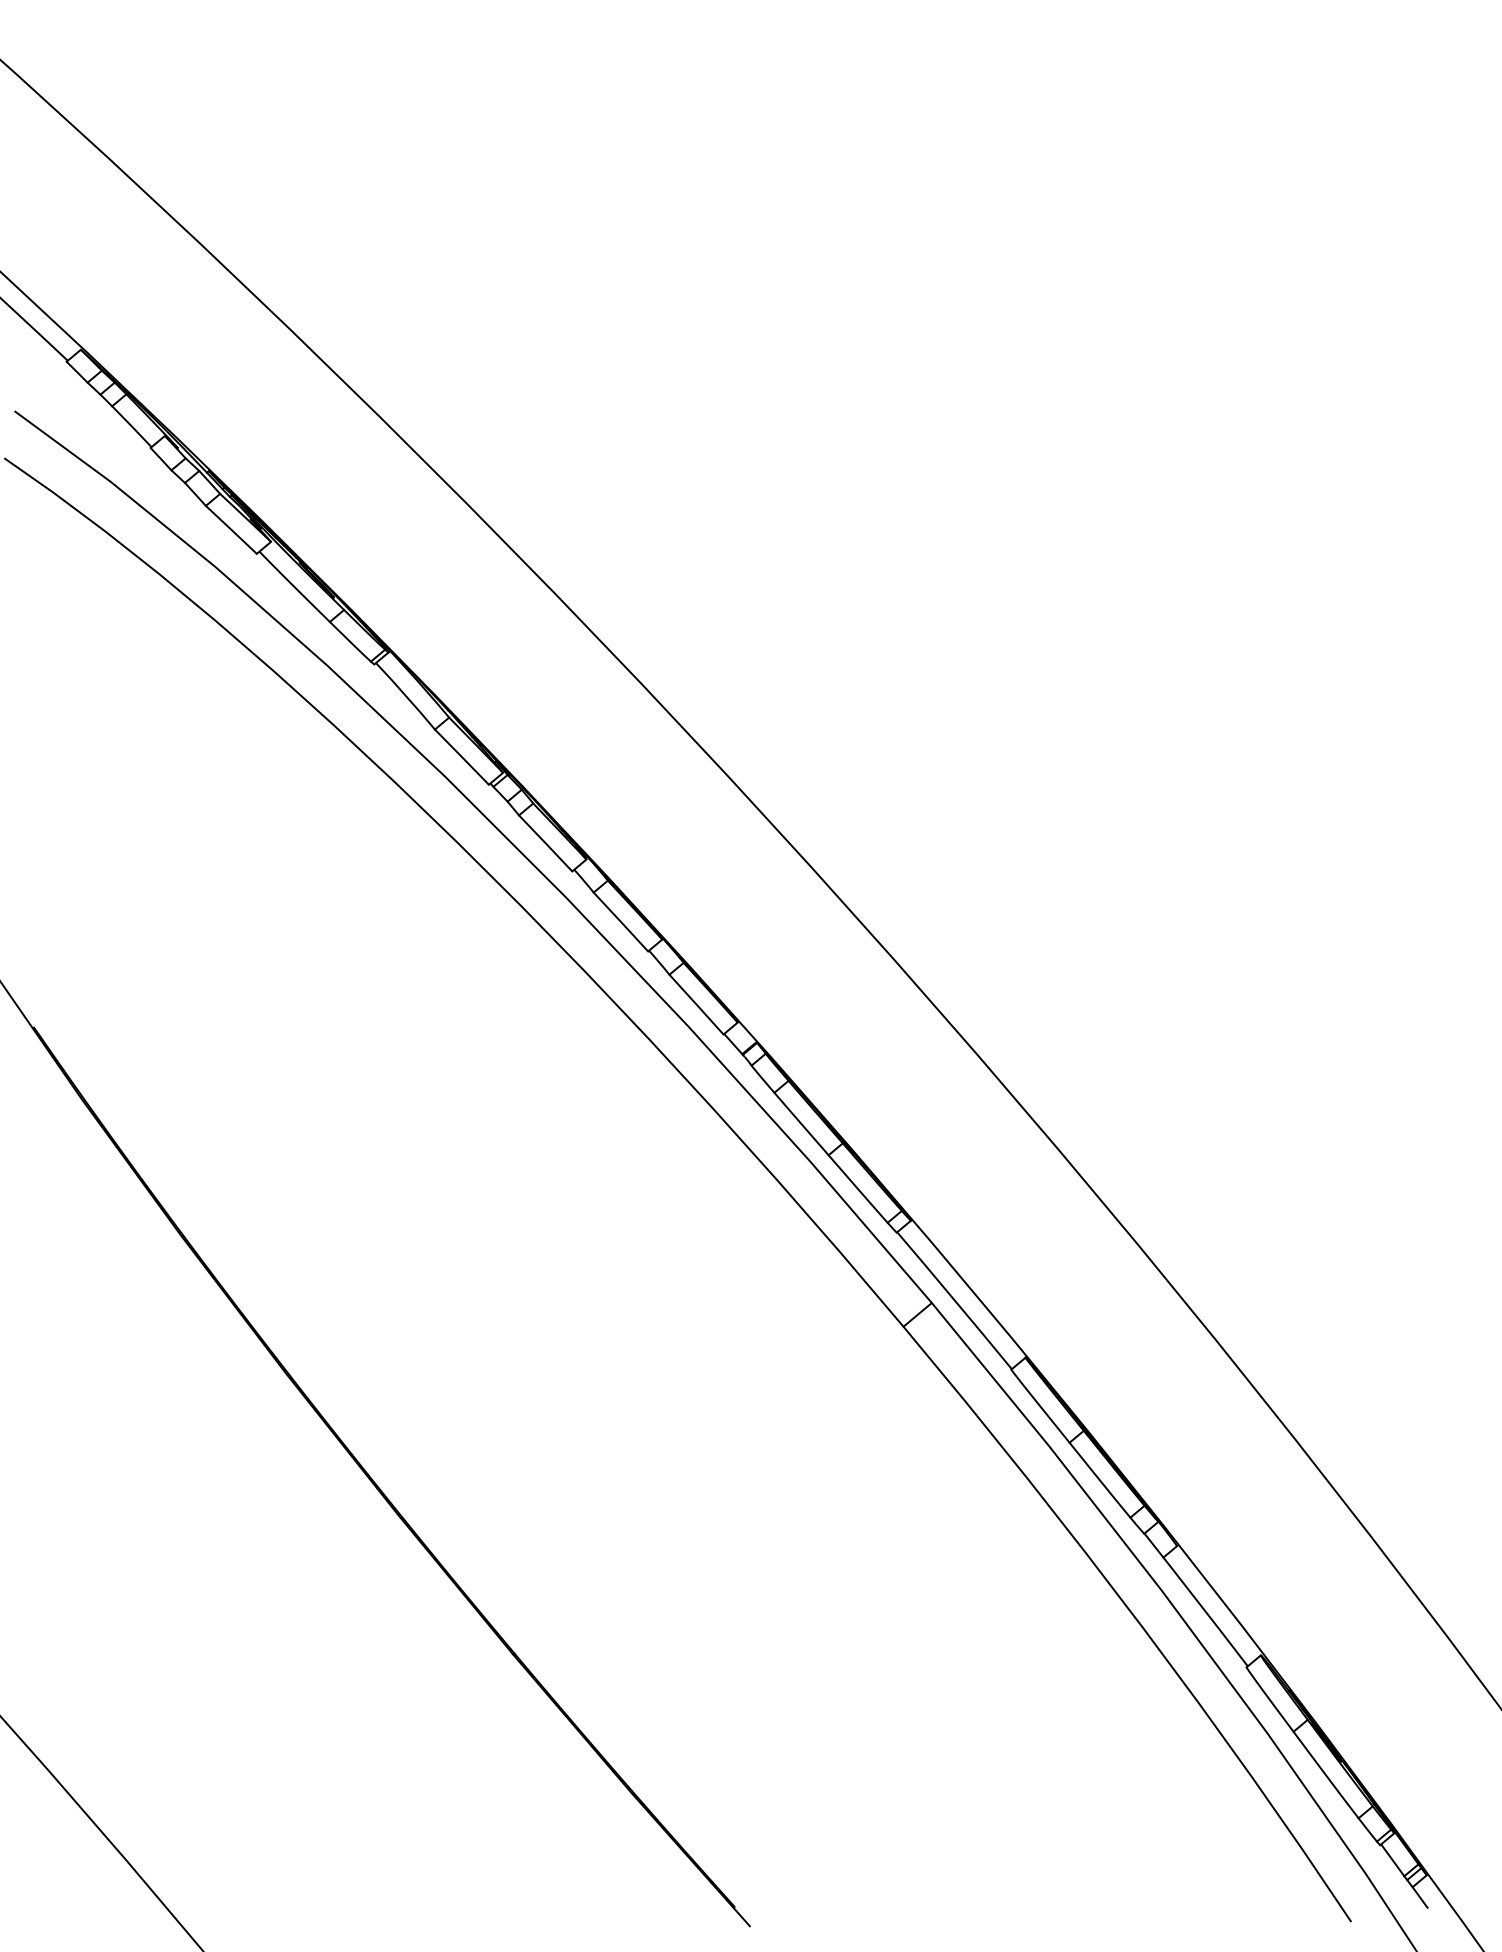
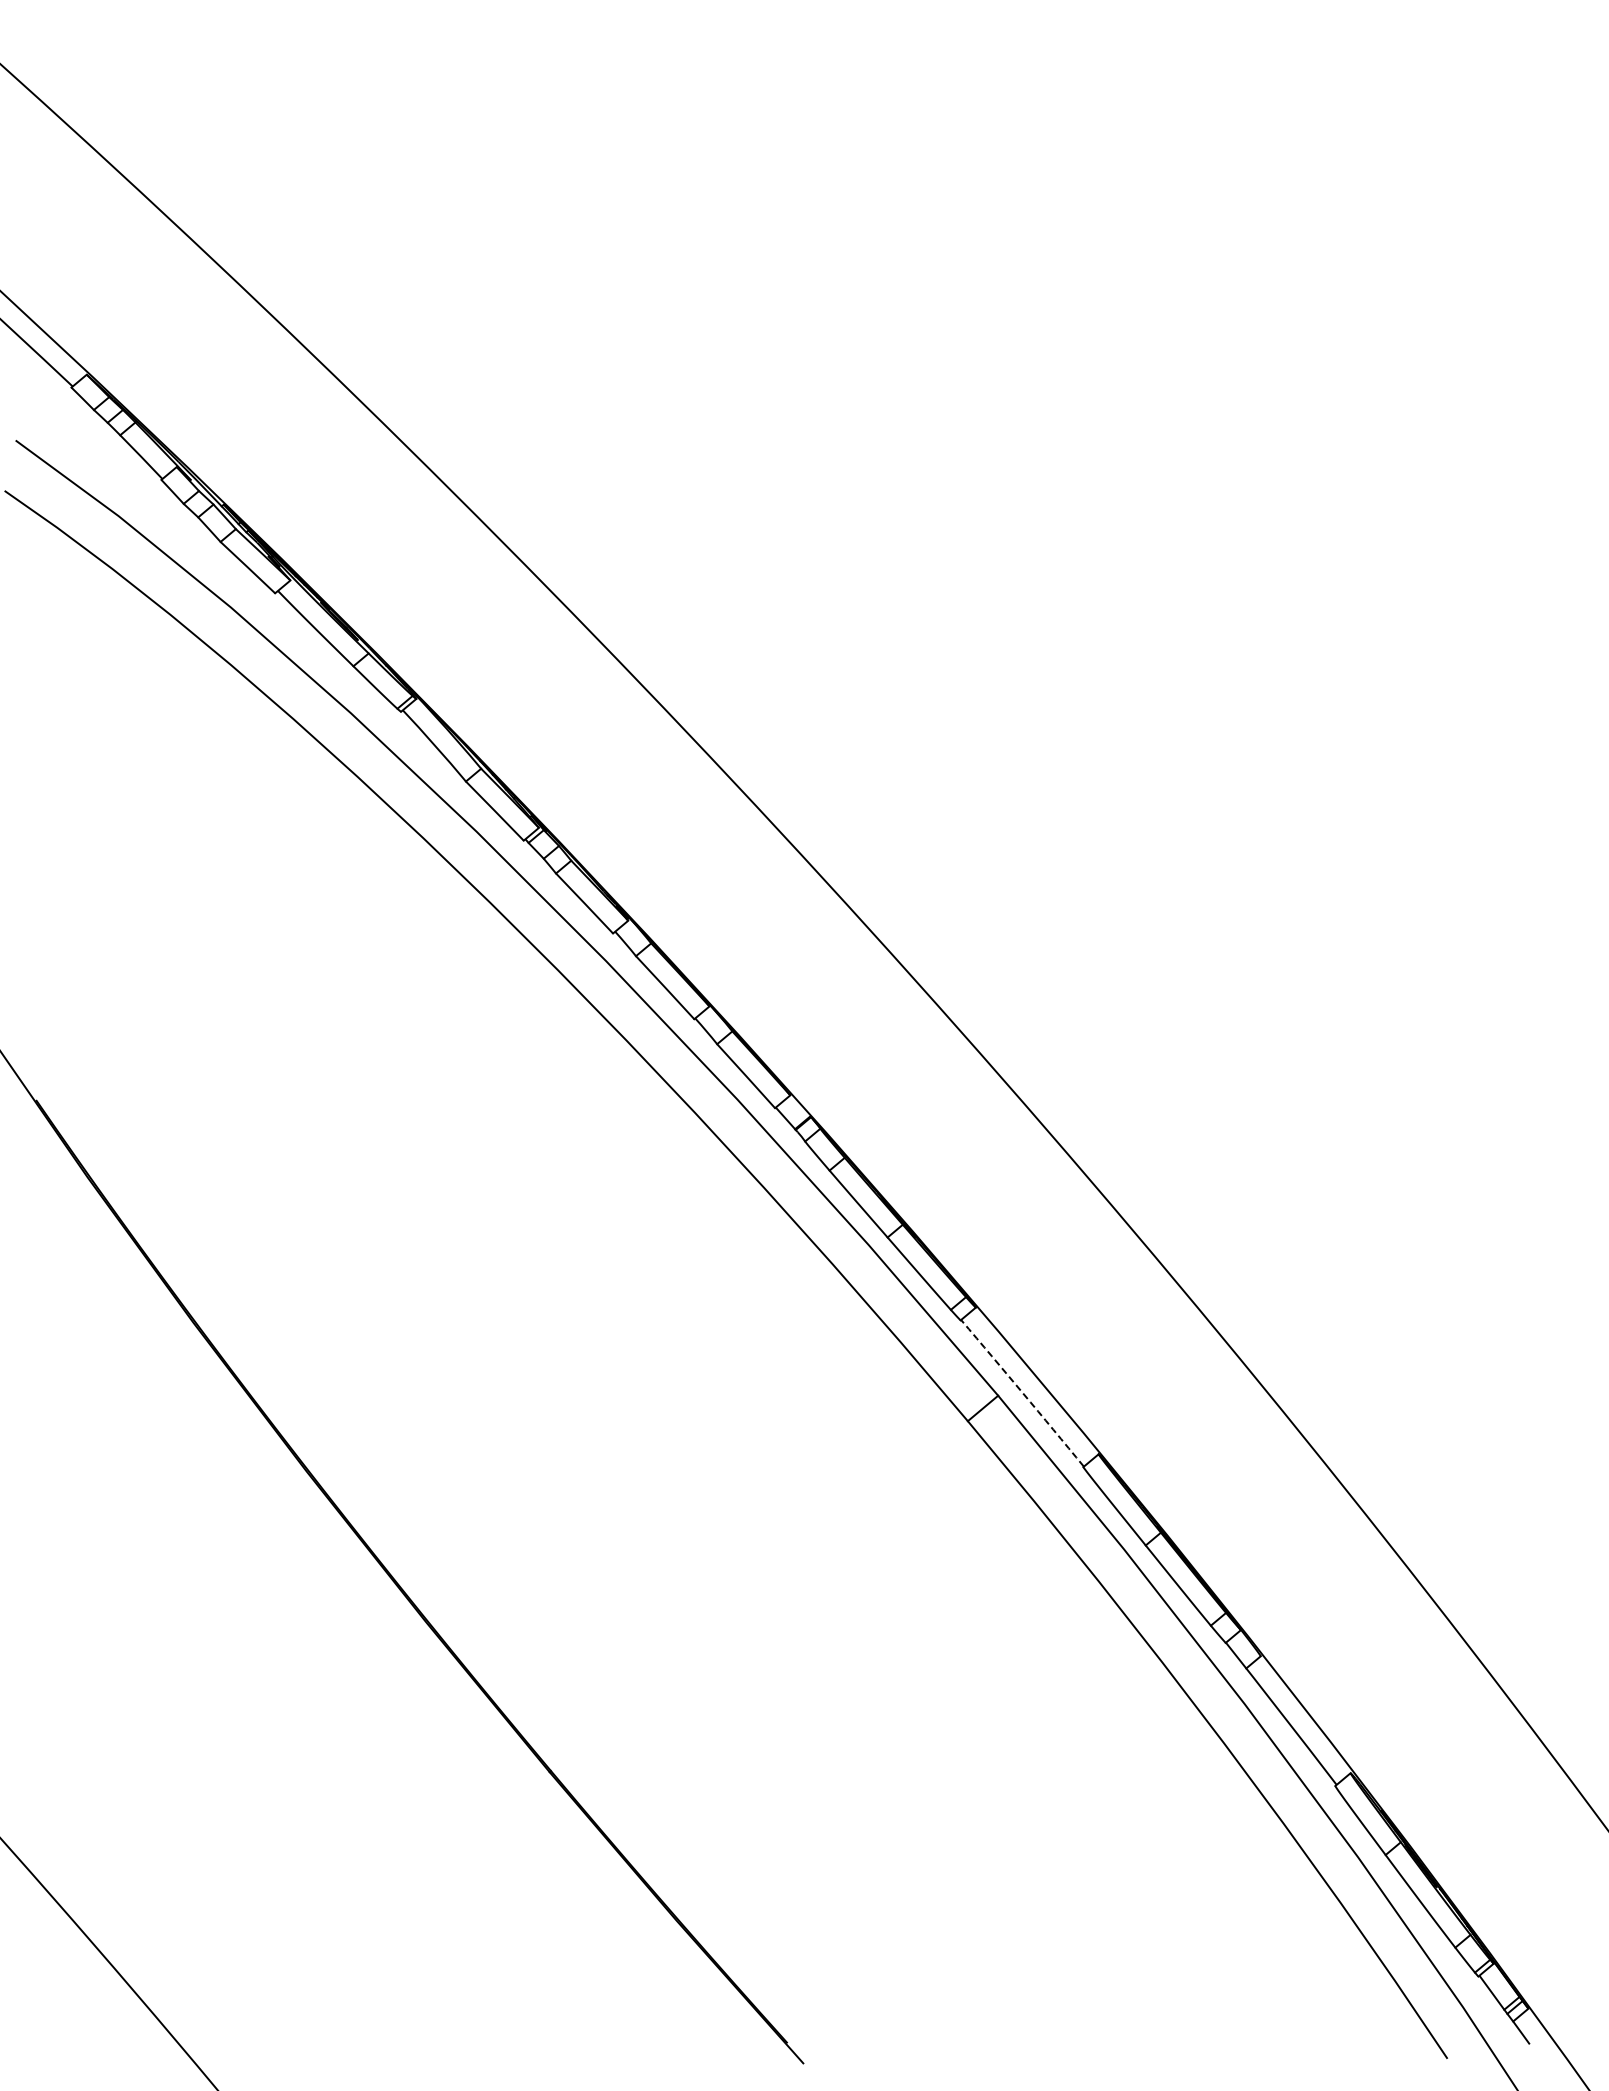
arc: (954, 1300) -> (1022, 1393), solid -> dashed

